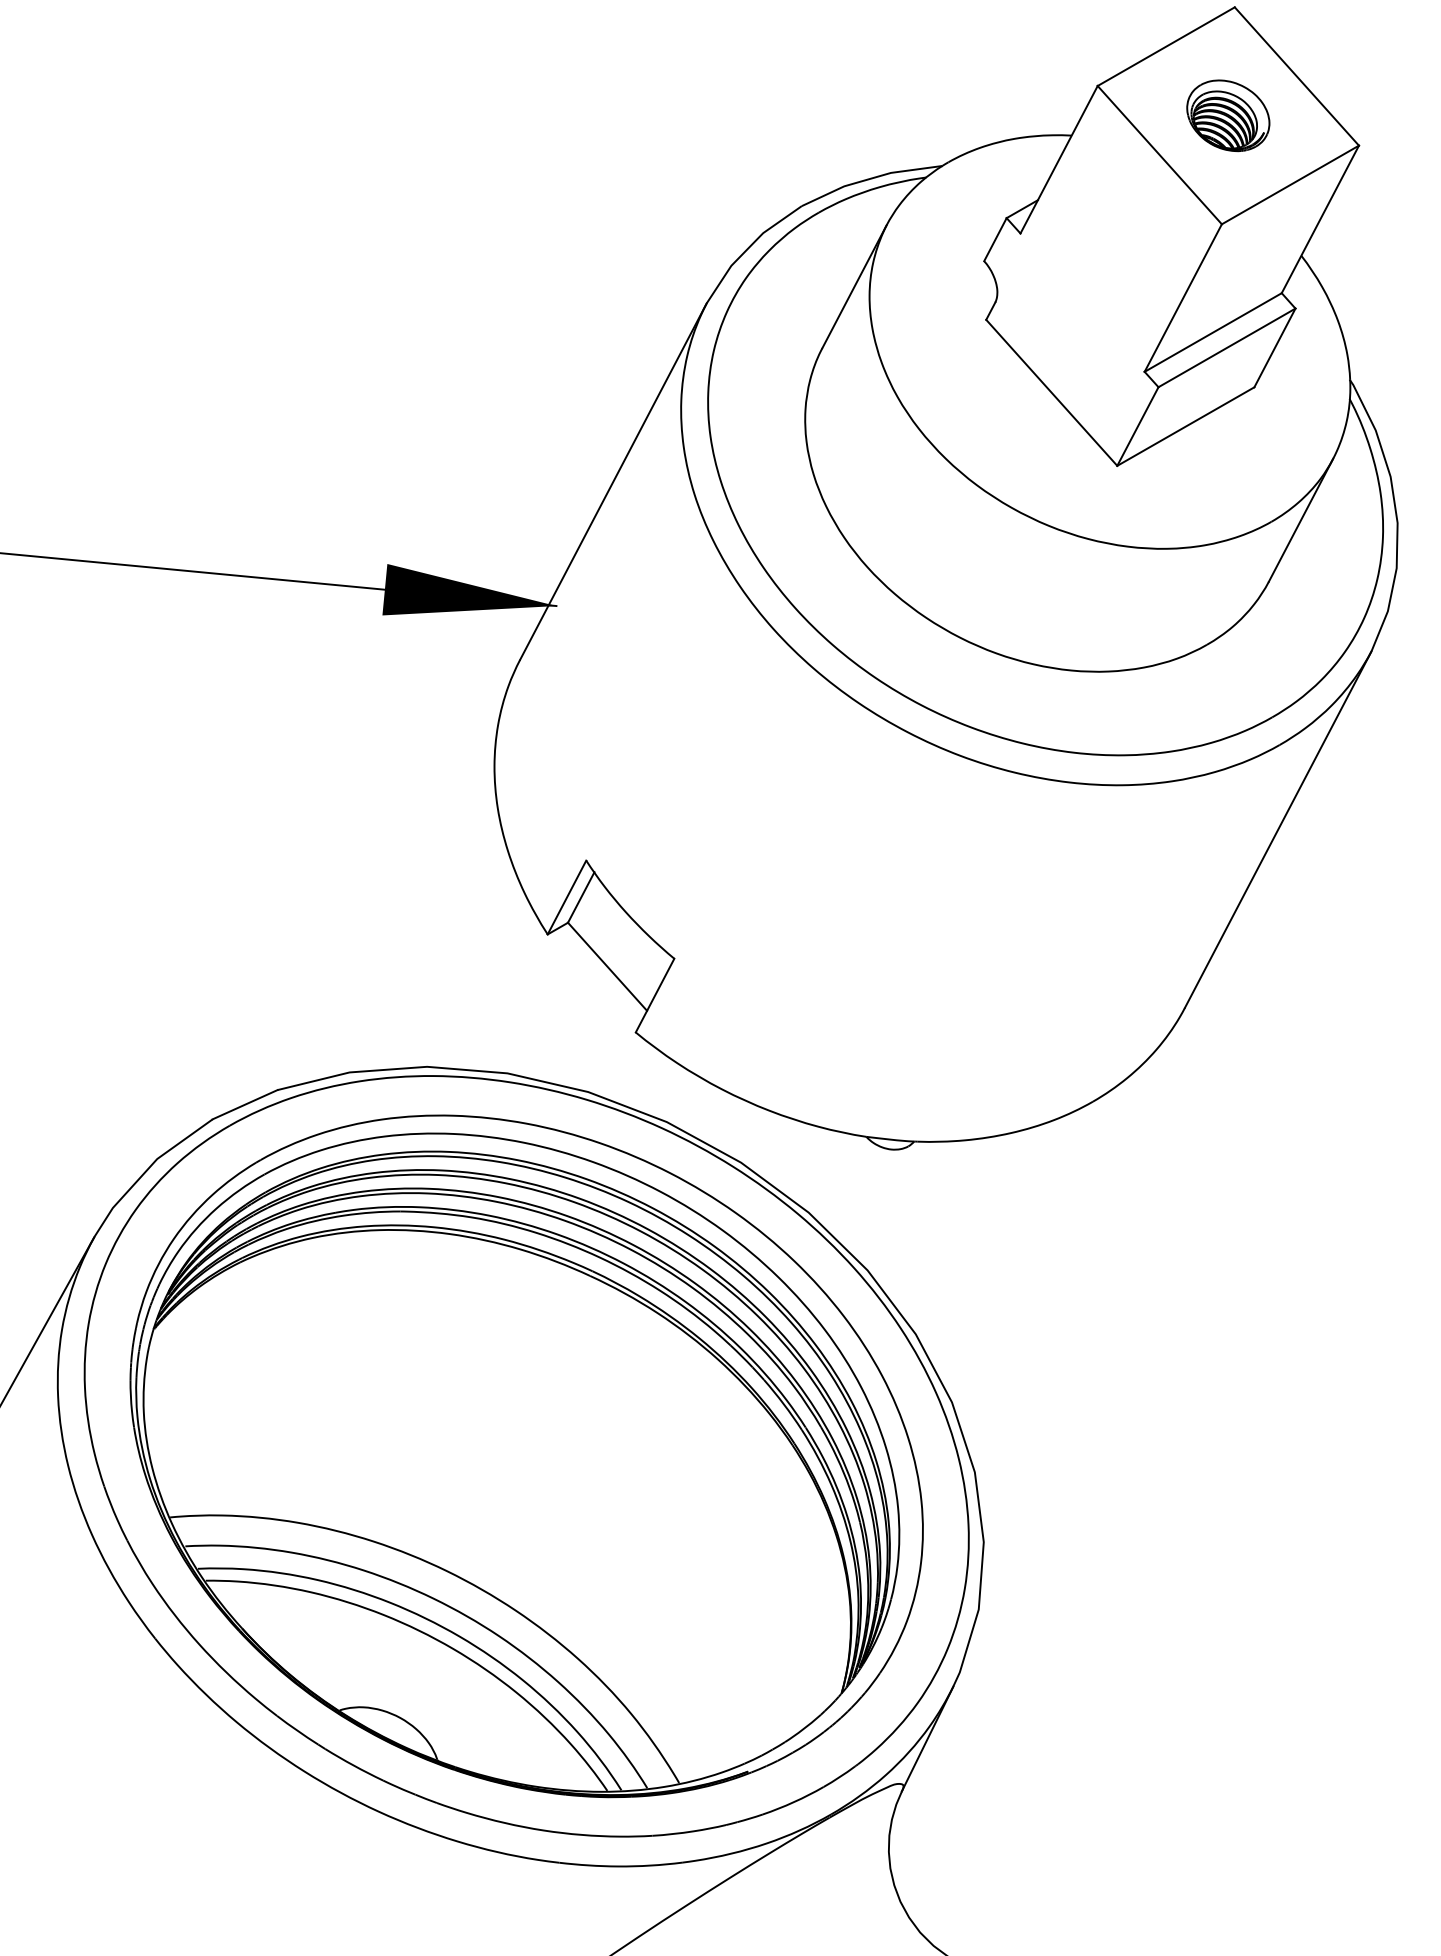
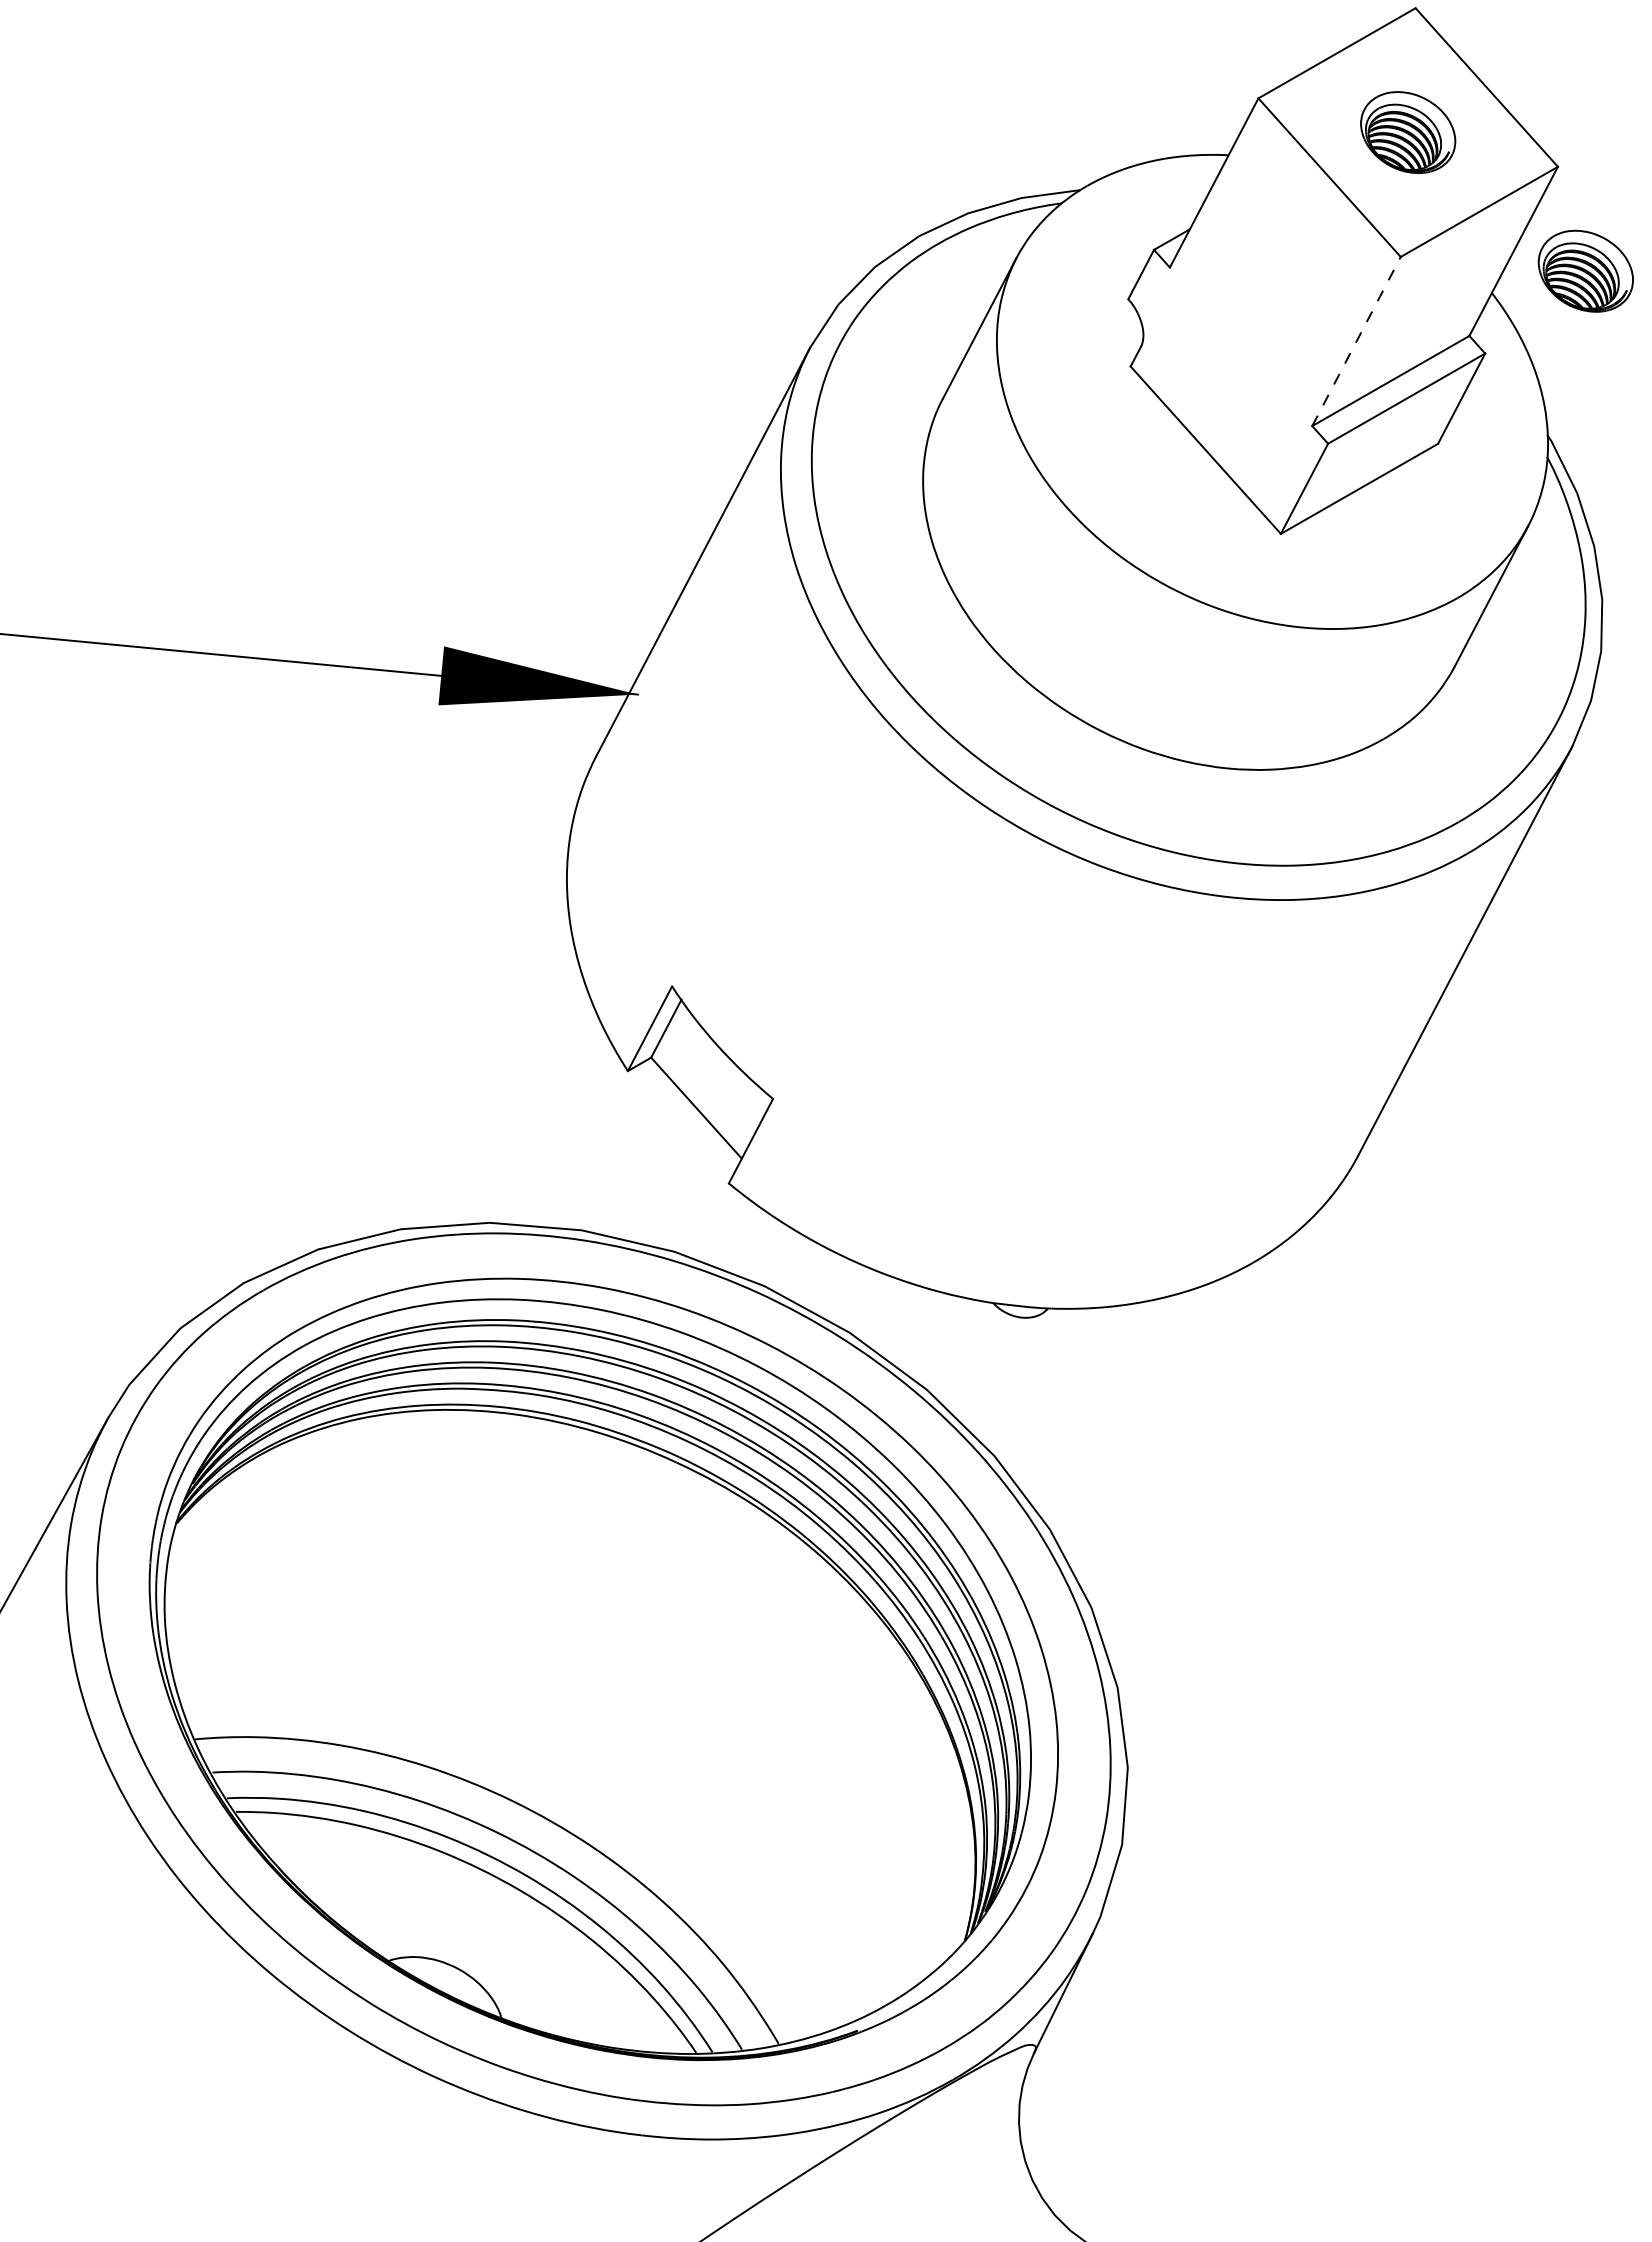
part: (1383, 236) -> (1586, 270), added
line: (1183, 297) -> (1356, 340), solid -> dashed

